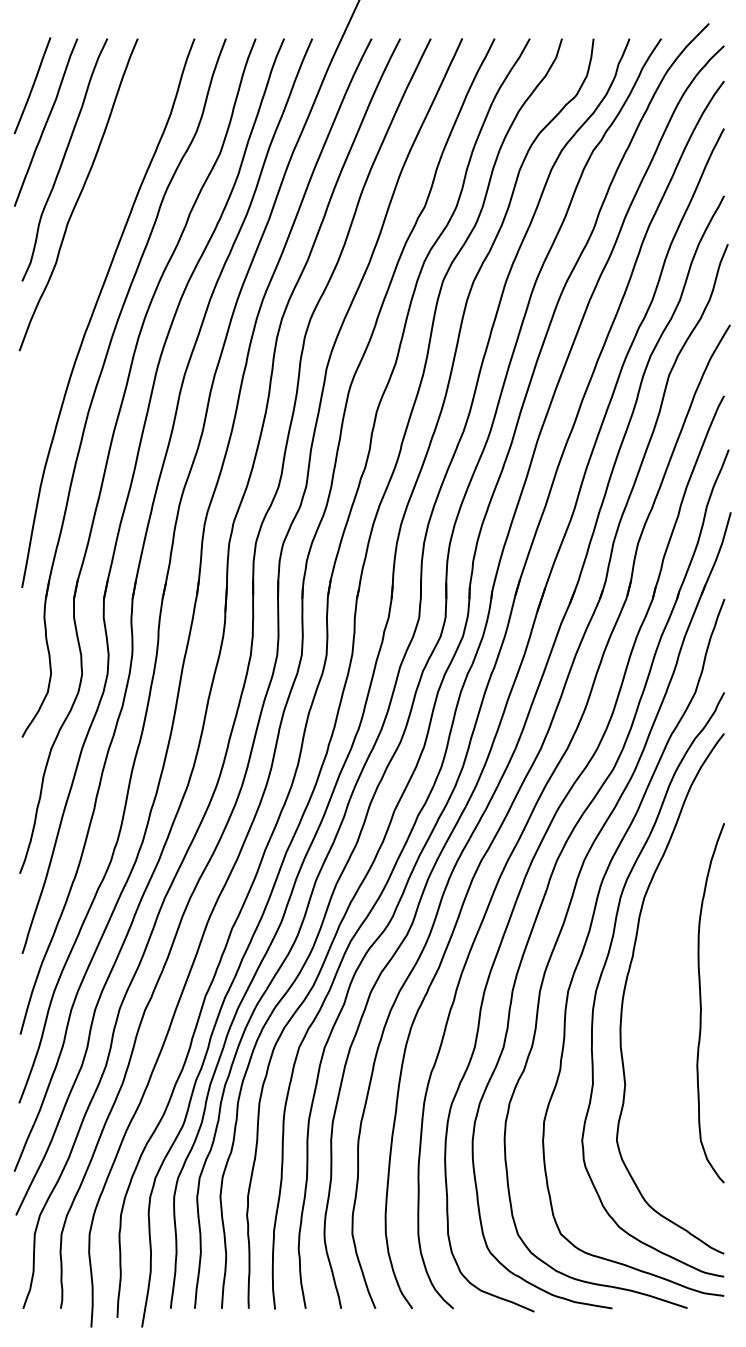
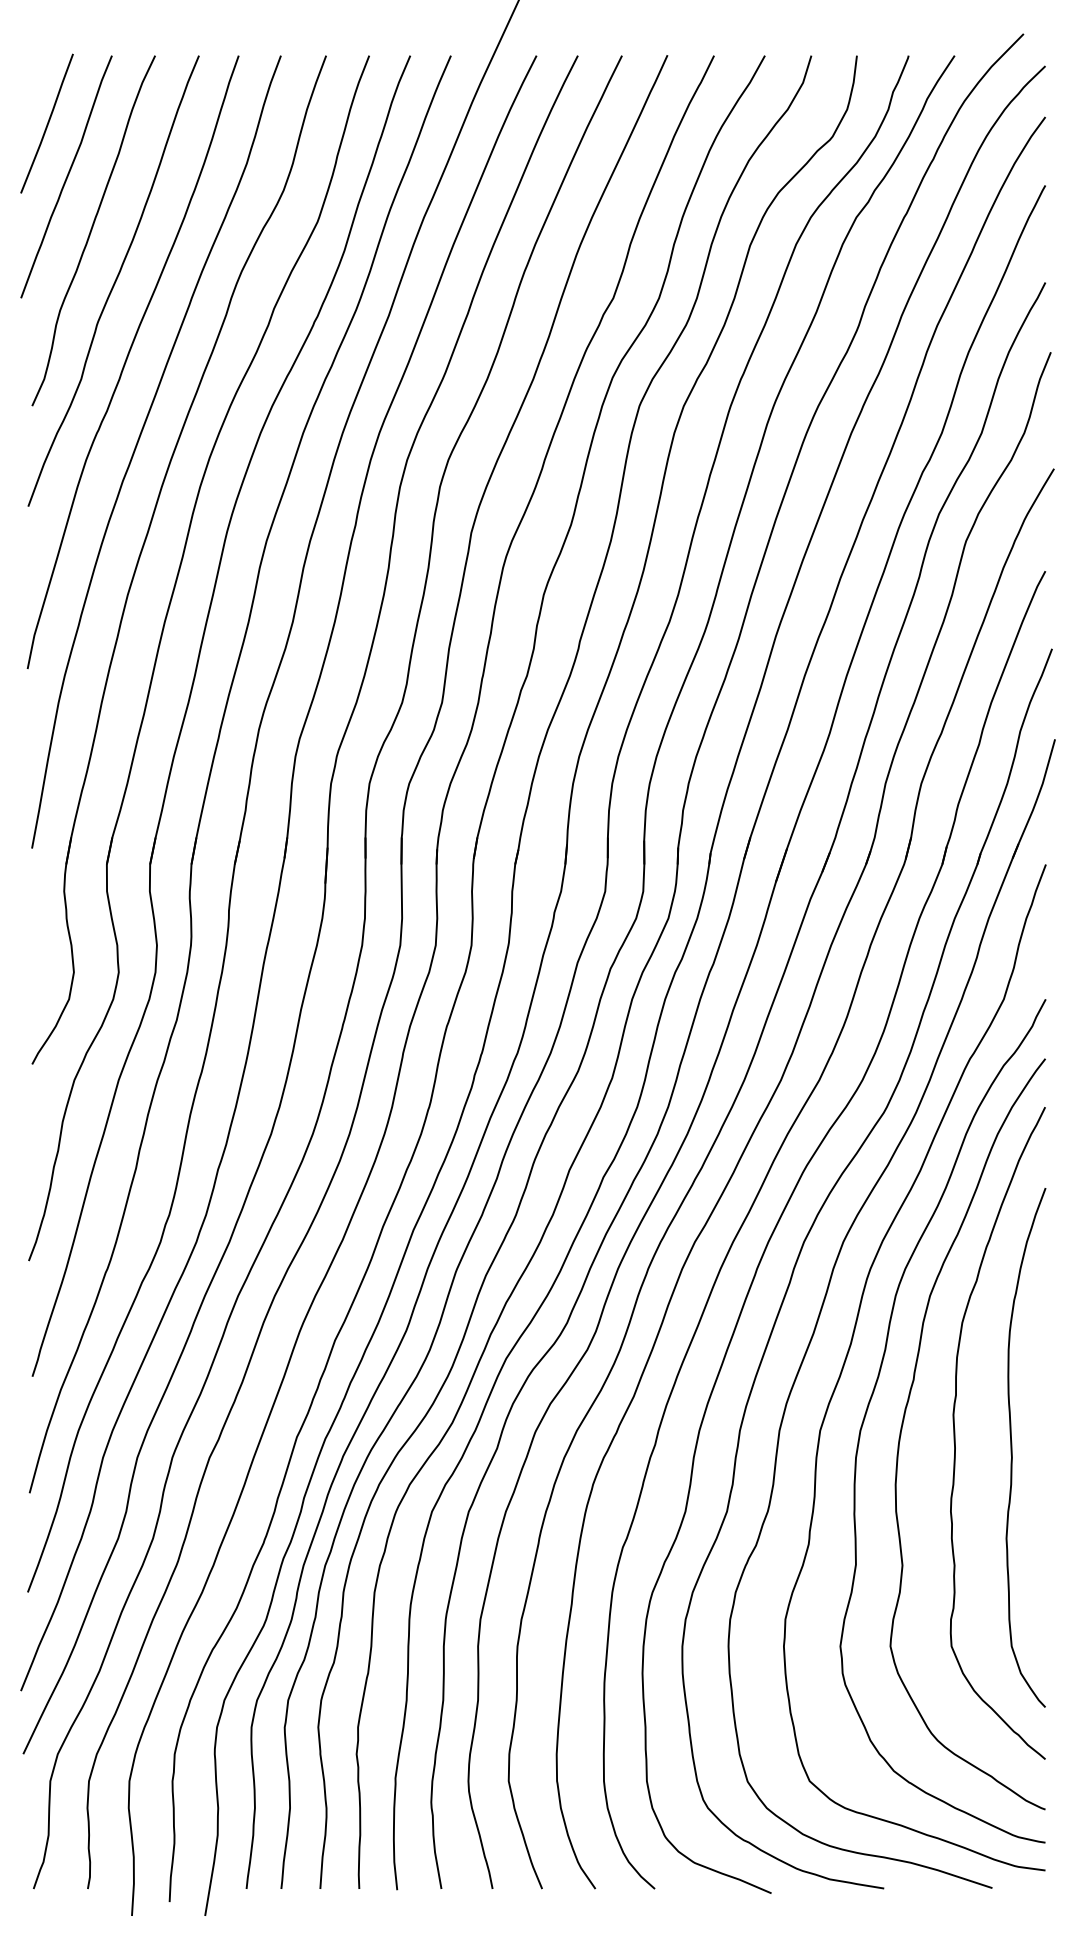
curve: (88, 249) -> (127, 359), added
curve: (662, 994) -> (956, 1435), added

